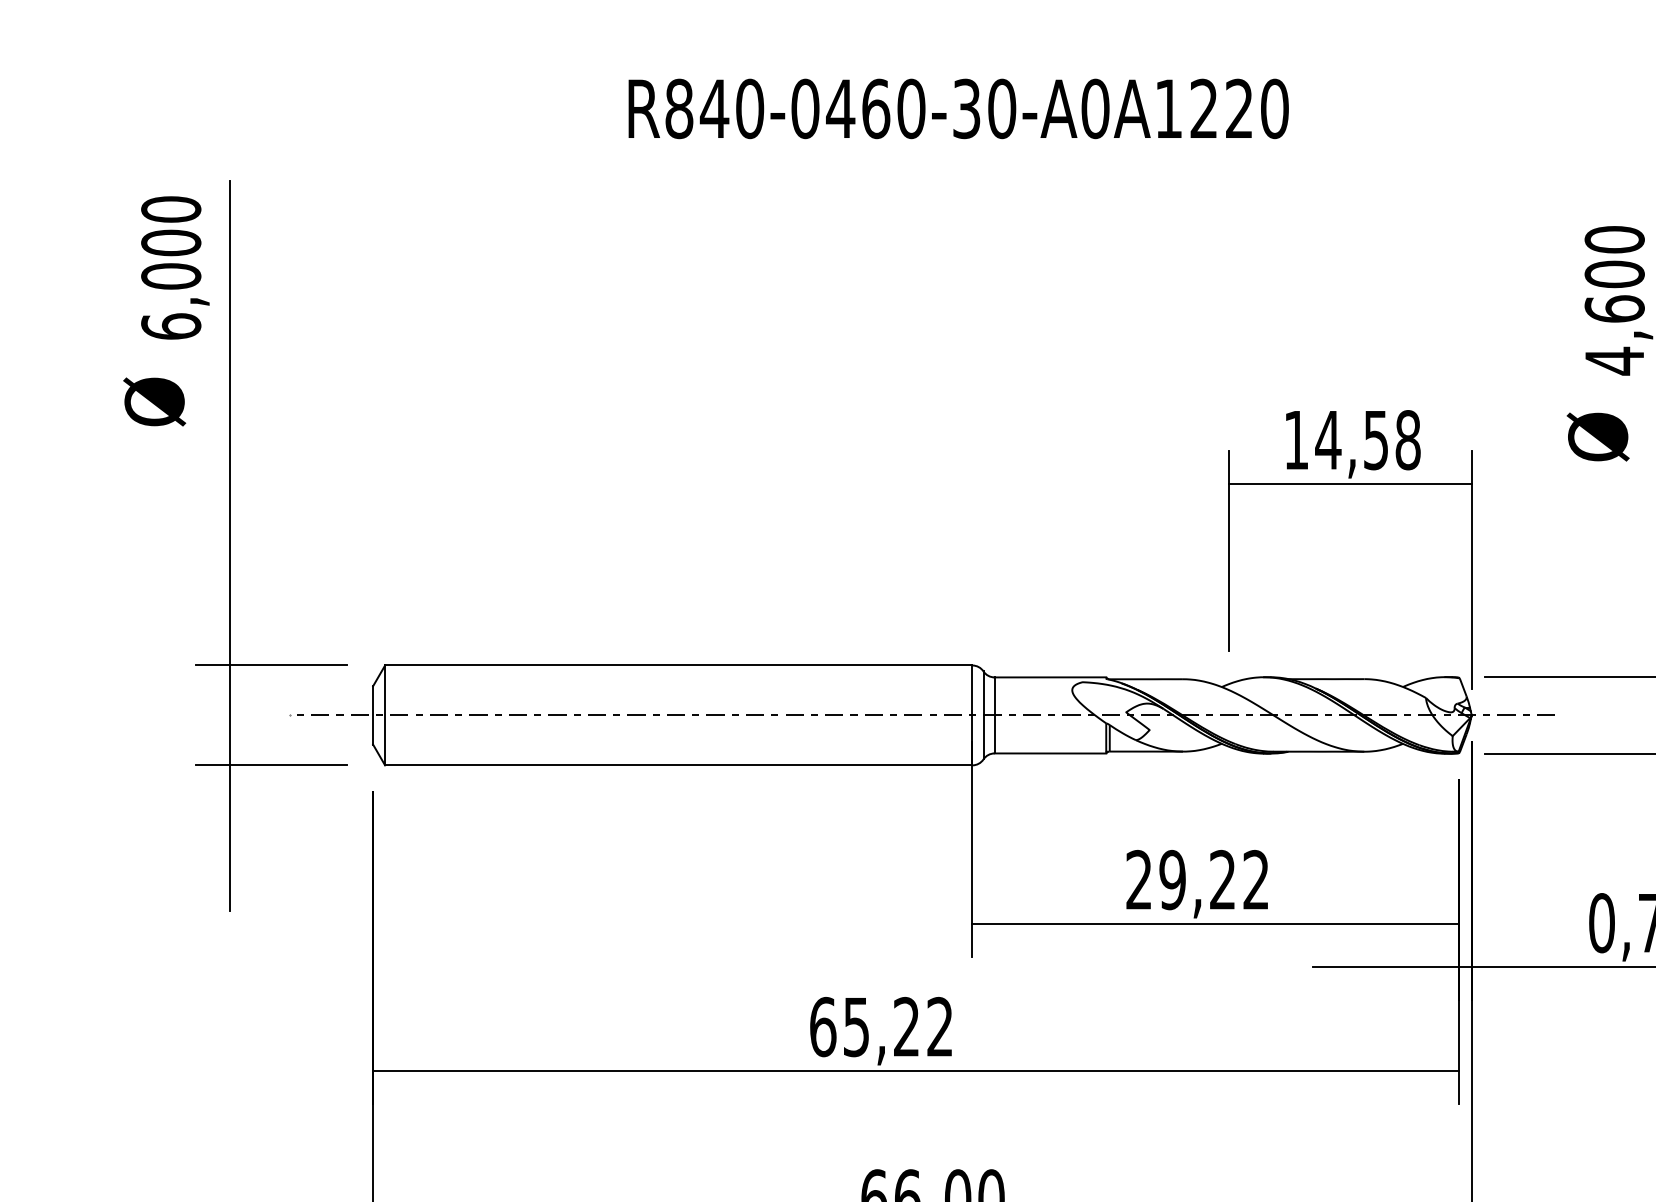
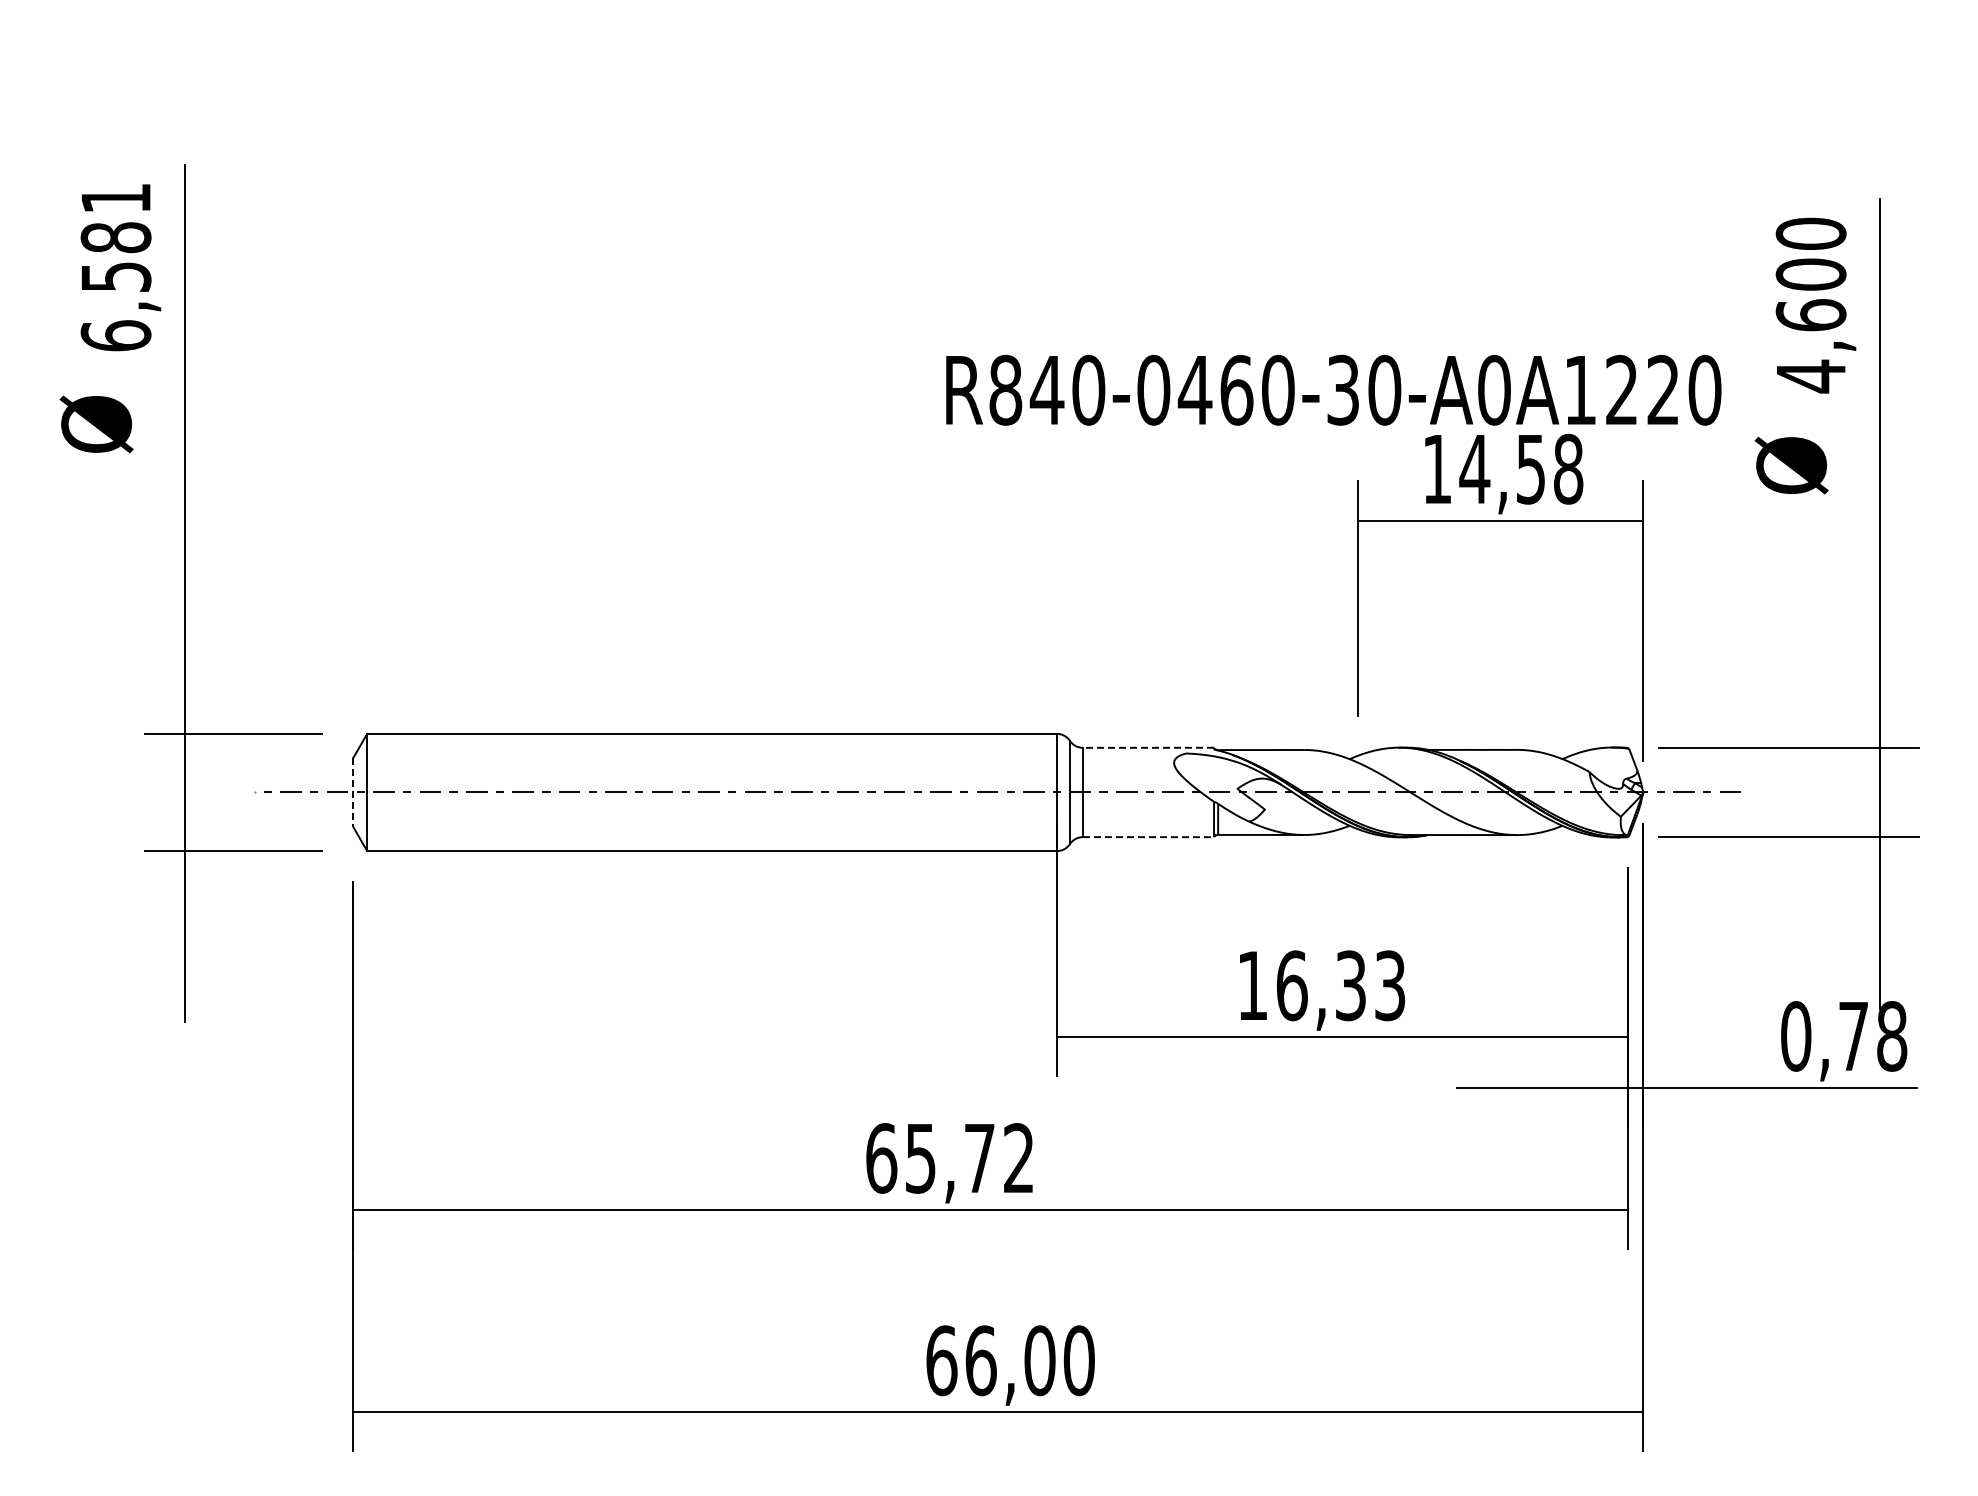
text: (958, 108) -> (1333, 389), moved
text: (170, 242) -> (115, 237), 6,000 -> 6,581
line: (1050, 677) -> (1148, 747), solid -> dashed
line: (373, 715) -> (353, 792), solid -> dashed
line: (1050, 753) -> (1148, 837), solid -> dashed
text: (1197, 879) -> (1321, 985), 29,22 -> 16,33
text: (906, 1026) -> (979, 1157), 65,22 -> 65,72

